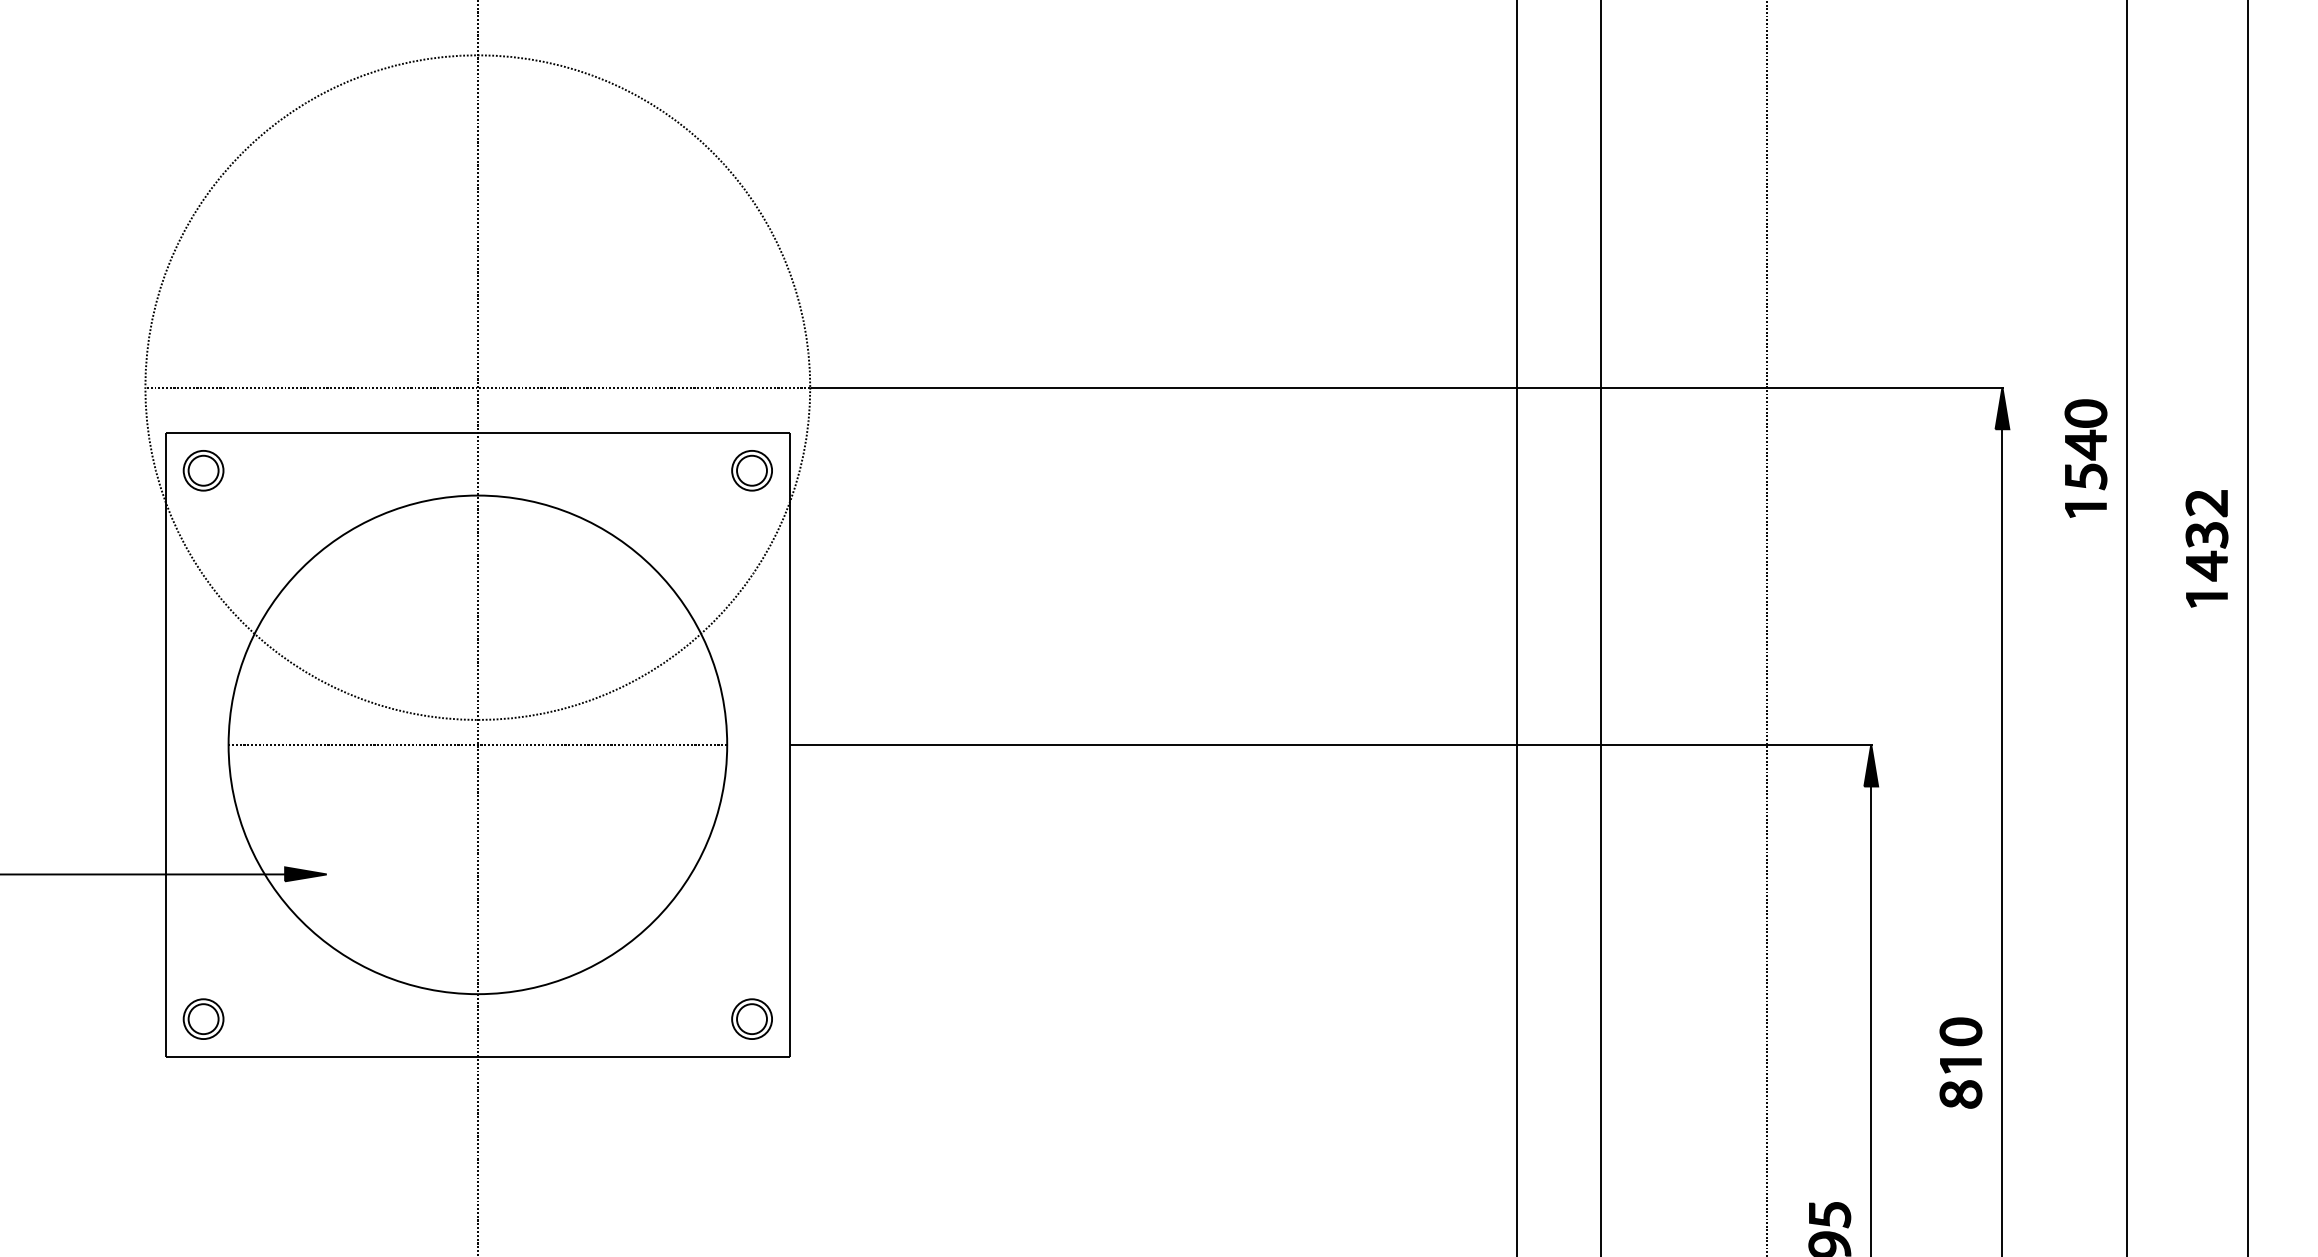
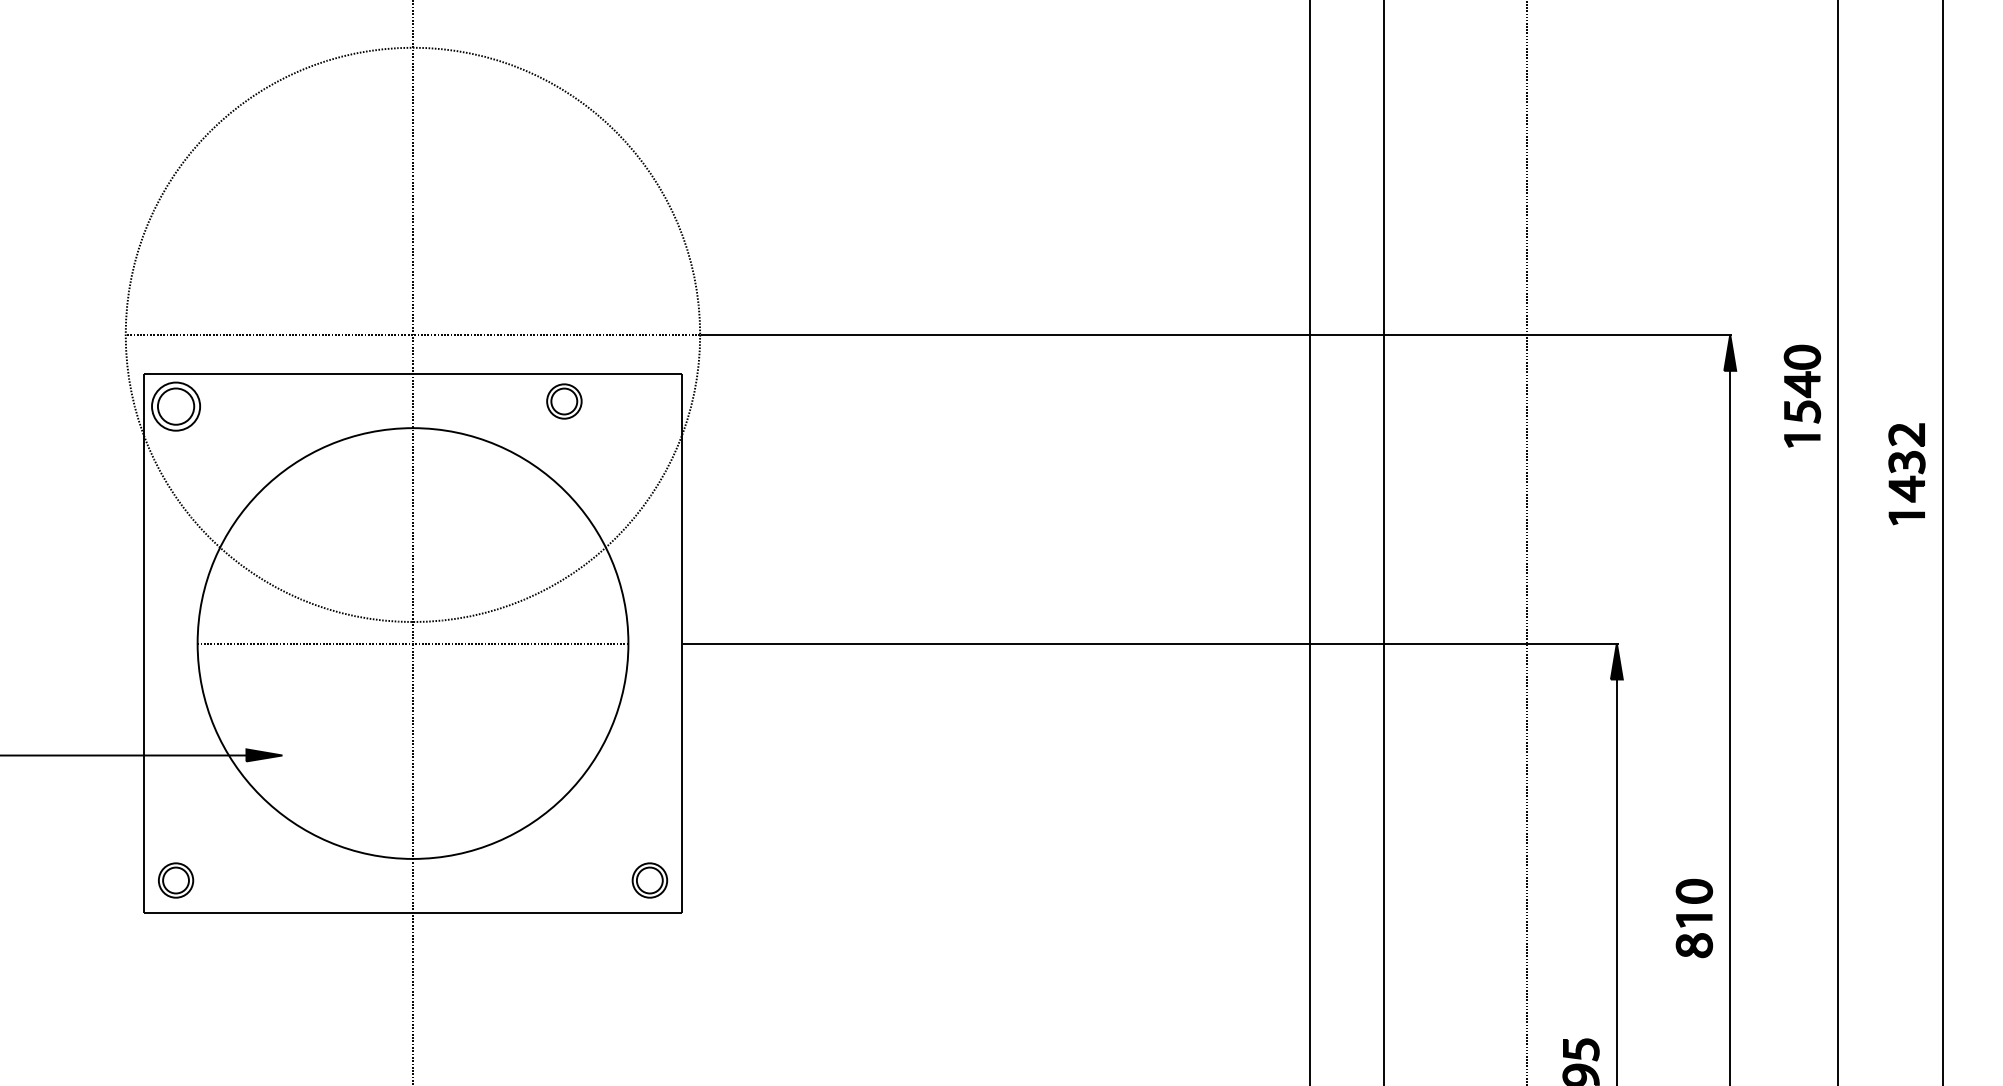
part: (203, 470) -> (175, 406), size x1.4
part: (751, 470) -> (563, 401), moved

